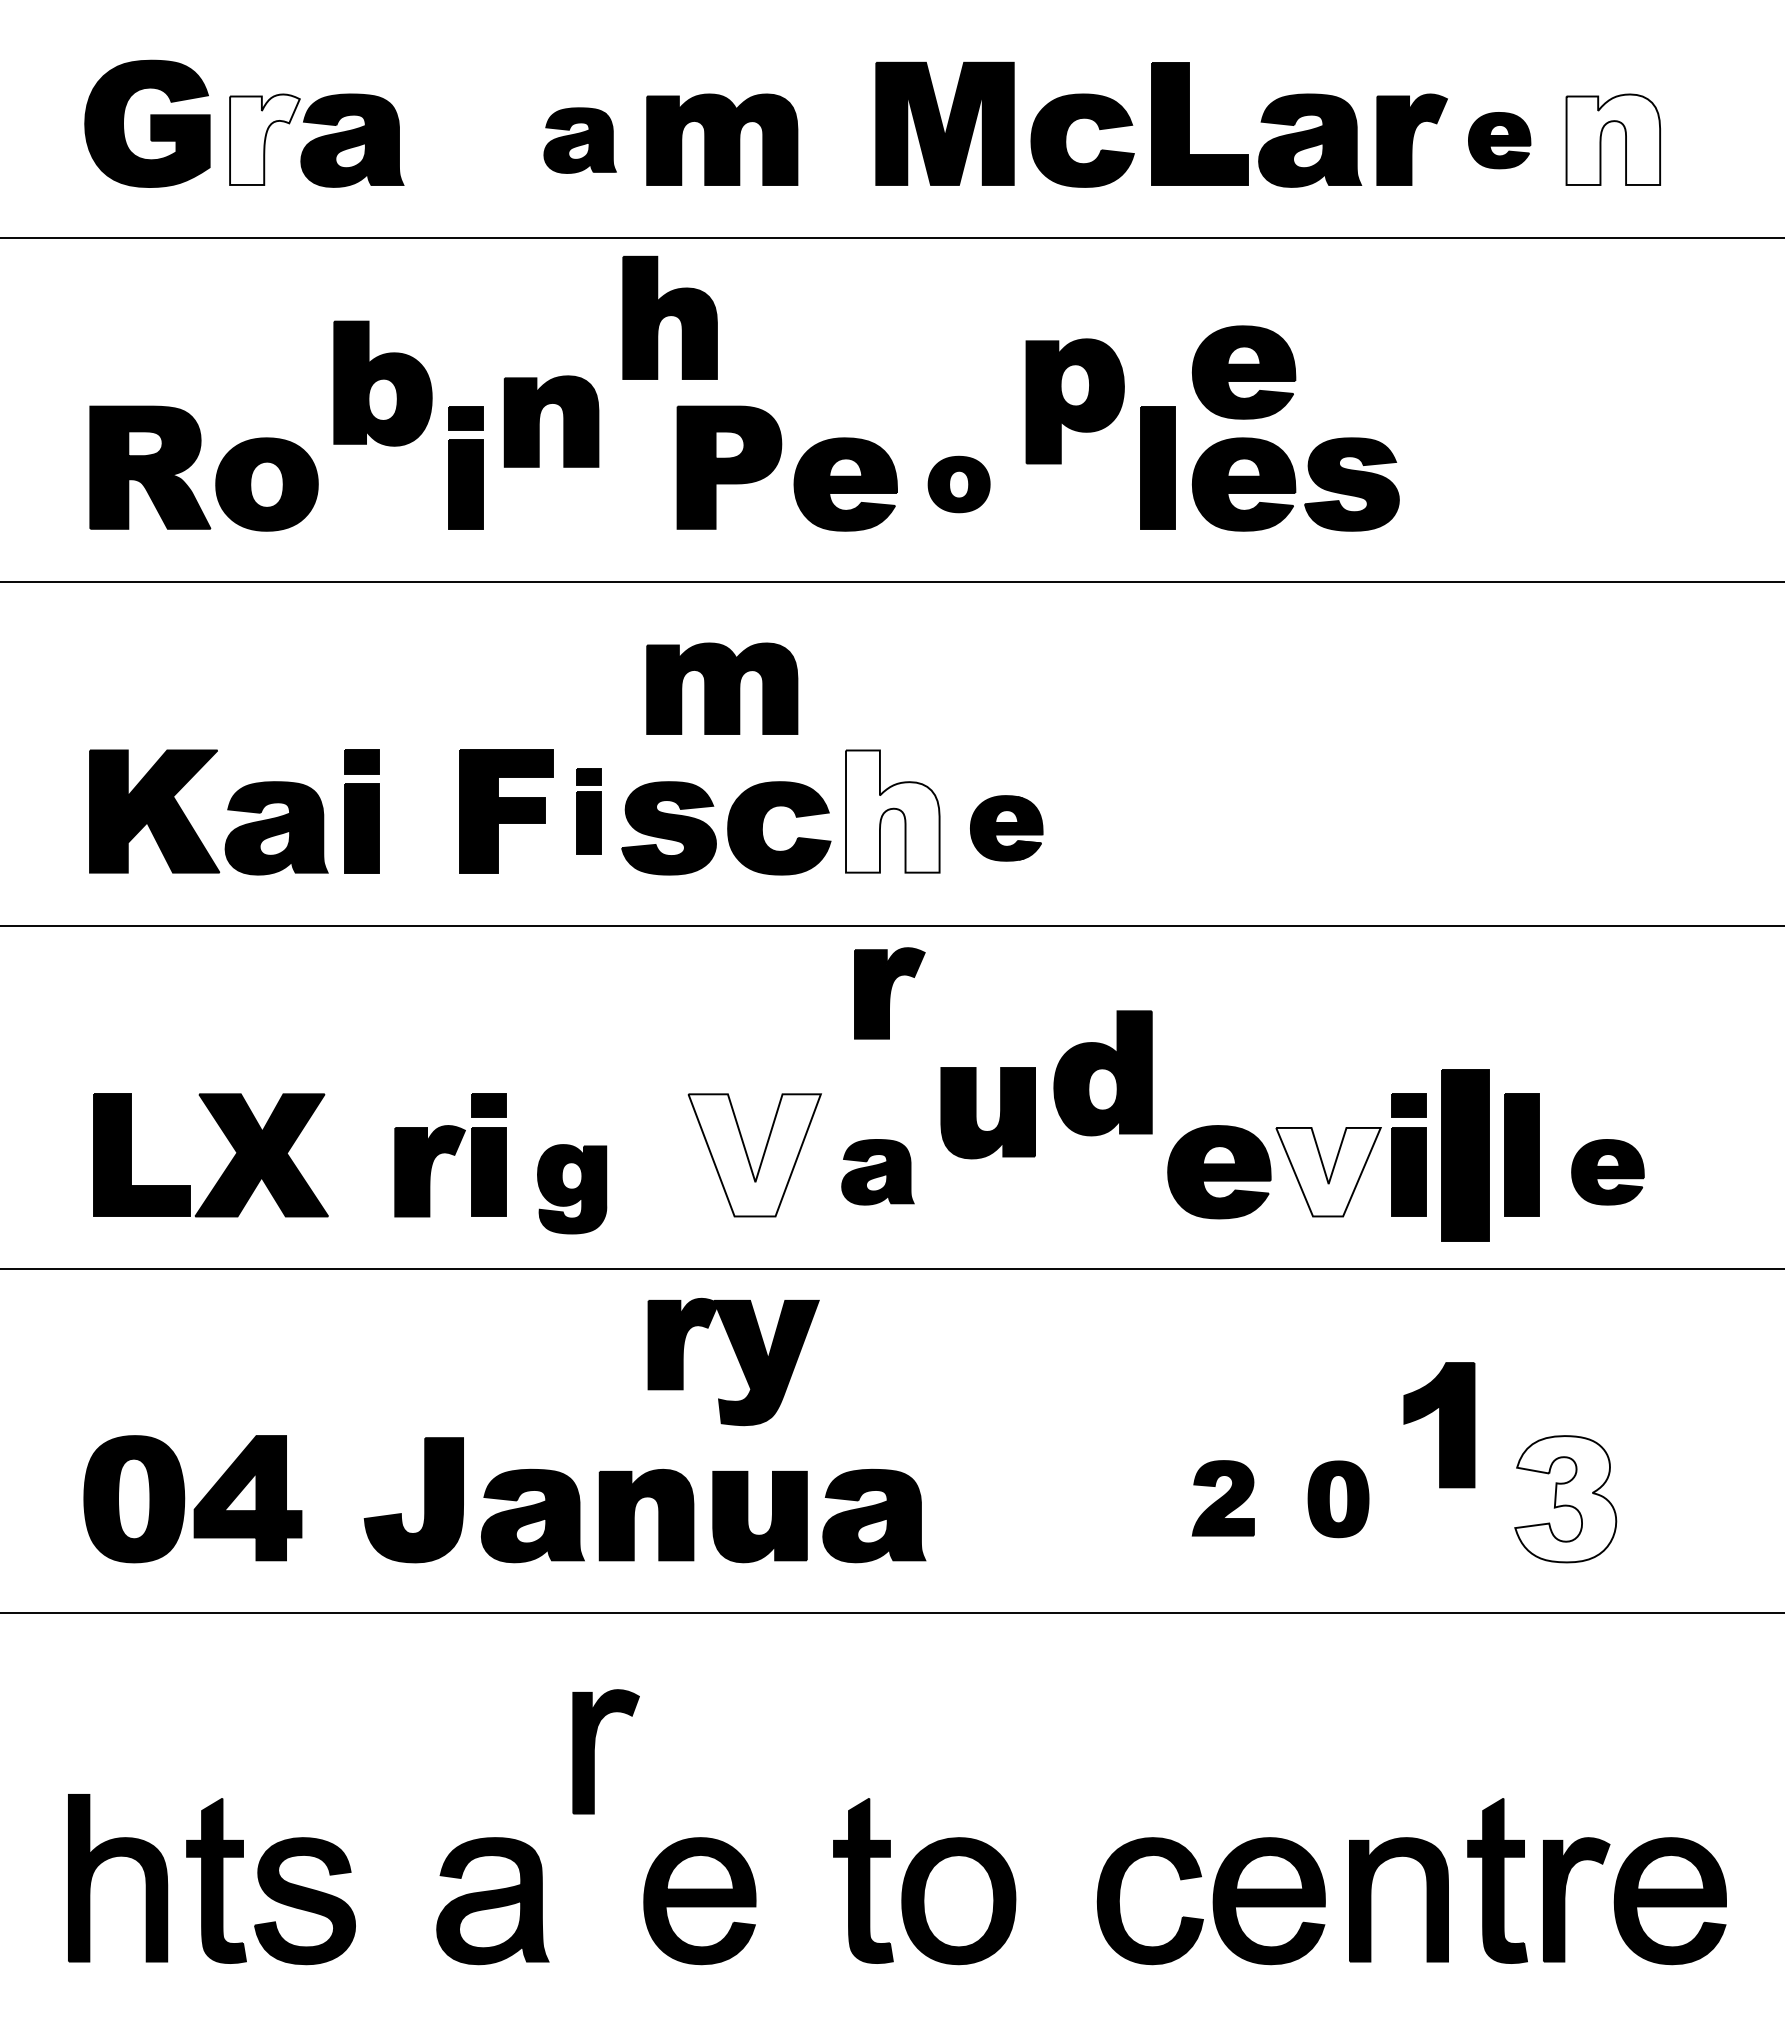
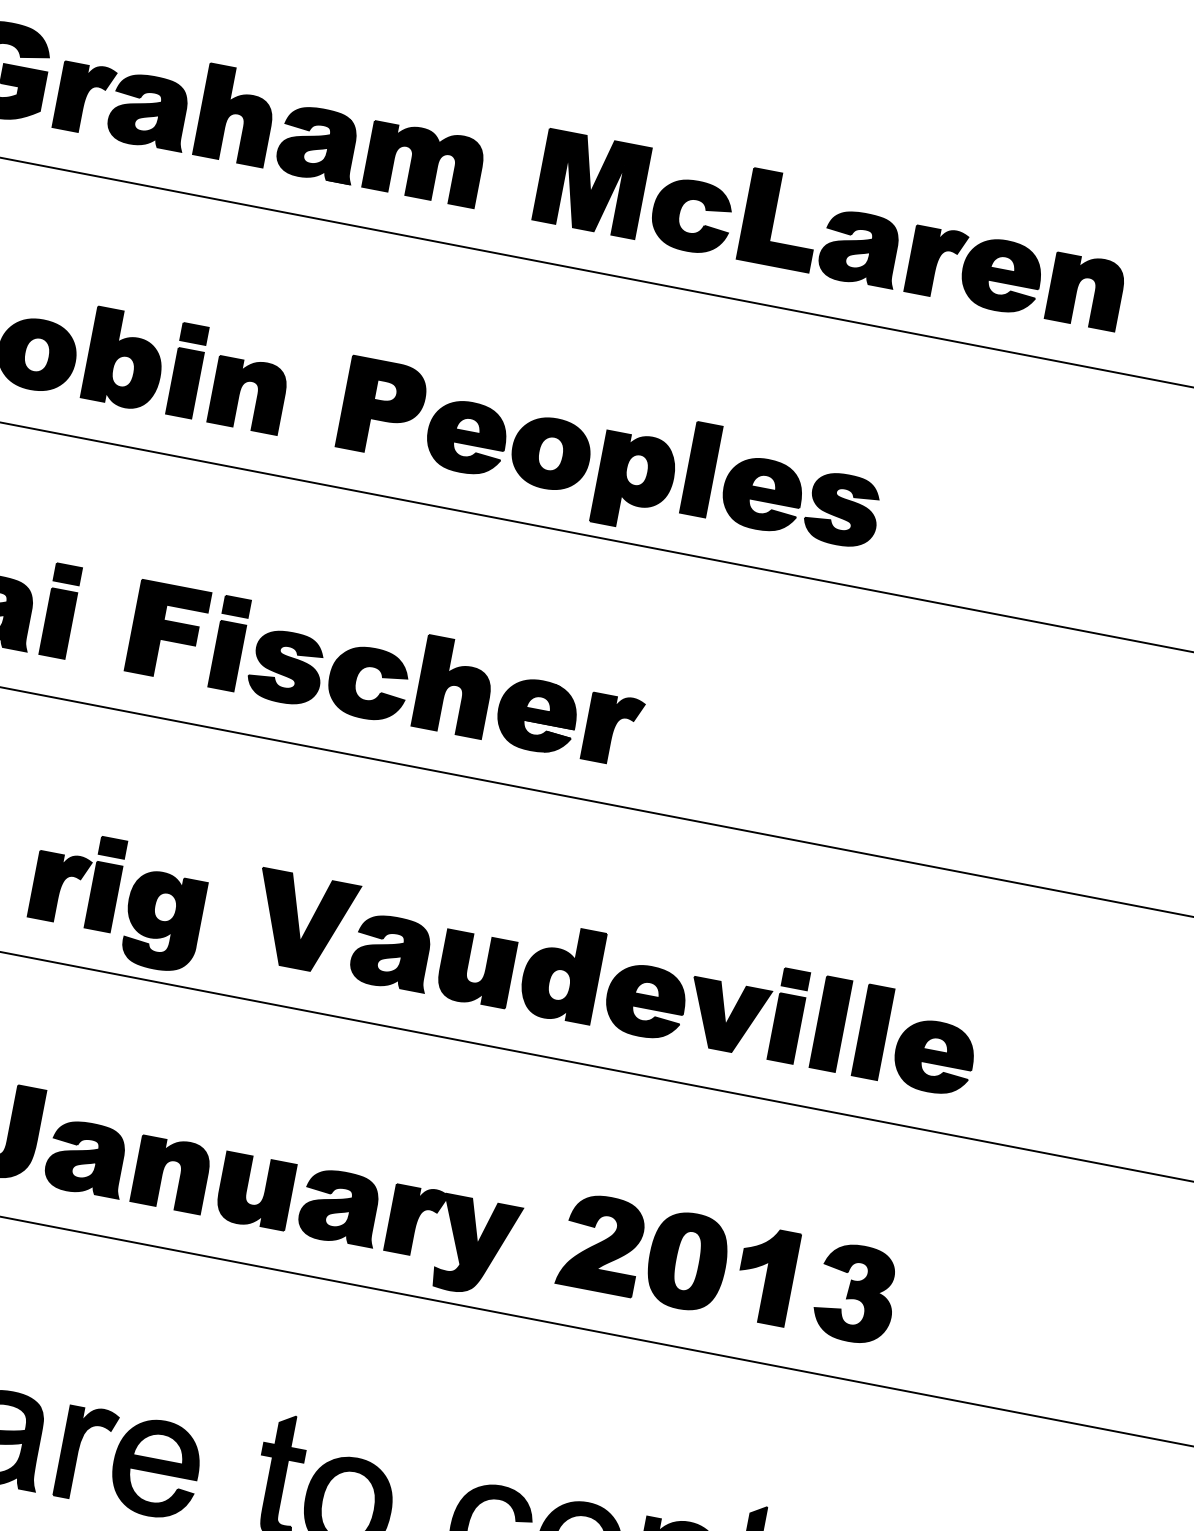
fill: (264, 139) -> (84, 98), added
fill: (1613, 139) -> (1086, 291), added
part: (580, 140) -> (319, 144), size x1.43
part: (1499, 140) -> (1001, 275), size x1.67
part: (669, 317) -> (236, 115), moved
part: (1244, 372) -> (778, 411), removed
part: (382, 383) -> (125, 359), moved
part: (1074, 401) -> (634, 482), moved
part: (540, 417) -> (240, 390), moved
part: (958, 484) -> (550, 453), size x1.67
part: (722, 688) -> (346, 571), removed
part: (588, 811) -> (229, 643), size x1.43
fill: (892, 811) -> (454, 686), added
part: (1006, 828) -> (536, 715), size x1.43
part: (889, 993) -> (612, 729), moved
part: (1102, 1073) -> (561, 973), moved
part: (976, 1113) -> (467, 968), moved
part: (1464, 1154) -> (830, 1023), size x0.71
fill: (754, 1155) -> (303, 922), added
fill: (1328, 1171) -> (726, 1016), added
part: (877, 1172) -> (392, 952), size x1.43
part: (1607, 1172) -> (934, 1057), size x1.43
part: (571, 1189) -> (162, 921), size x1.43
part: (733, 1361) -> (451, 1241), moved
part: (1439, 1425) -> (766, 1275), moved
part: (1223, 1498) -> (602, 1244), size x1.67
part: (1338, 1499) -> (687, 1261), size x1.67
fill: (1565, 1499) -> (856, 1293), added
part: (594, 1751) -> (77, 1452), moved

